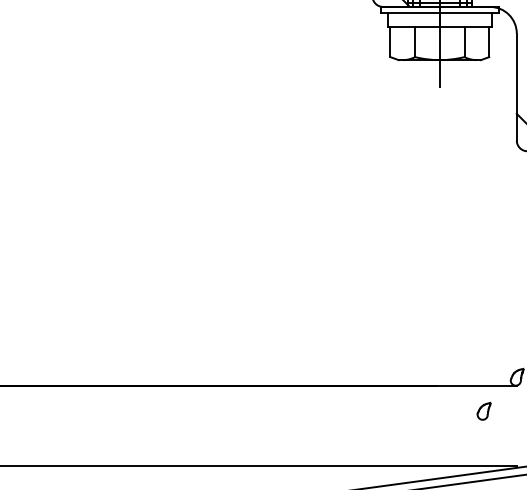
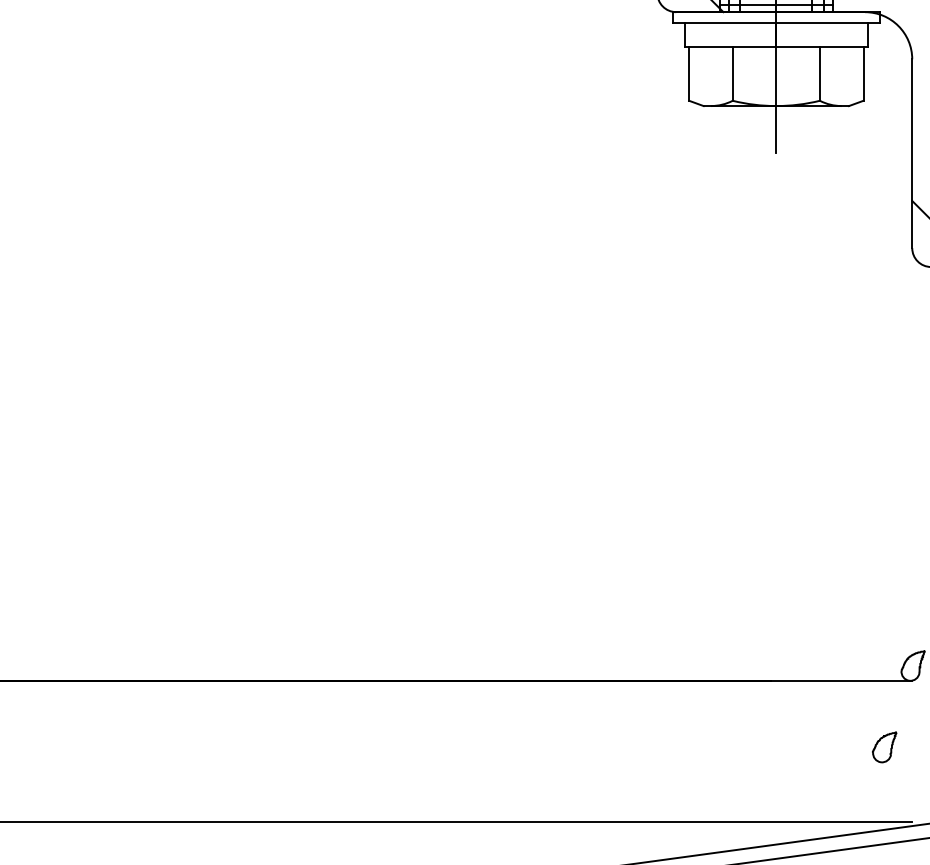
part: (483, 411) -> (883, 747), moved

